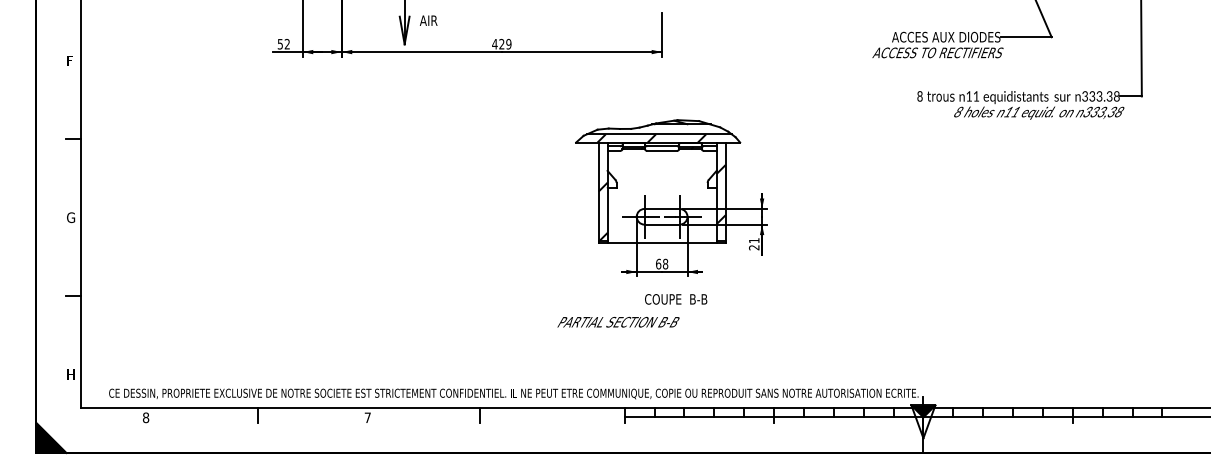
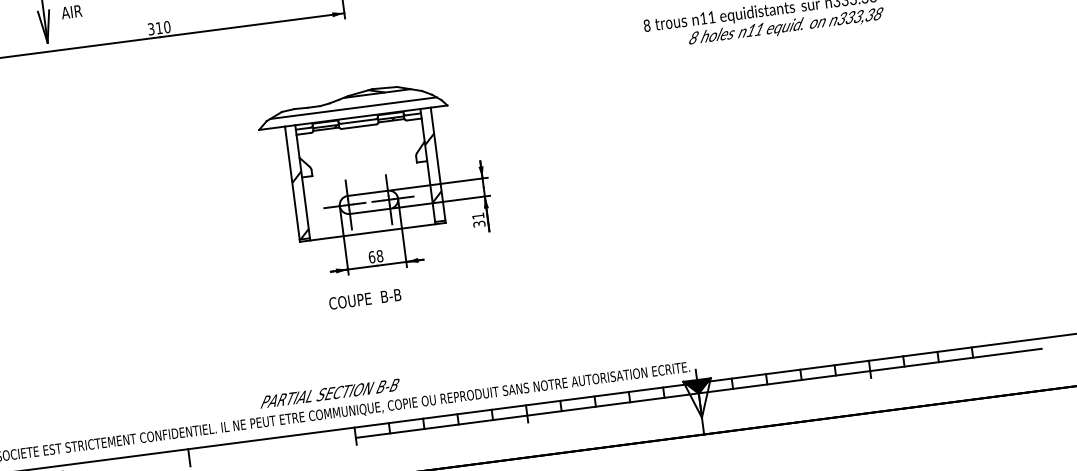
text: (501, 43) -> (158, 27), 429 -> 310
hatch: (651, 138) -> (345, 114), removed
text: (754, 247) -> (479, 223), 21 -> 31
text: (676, 299) -> (365, 299), moved
text: (618, 321) -> (329, 392), moved

